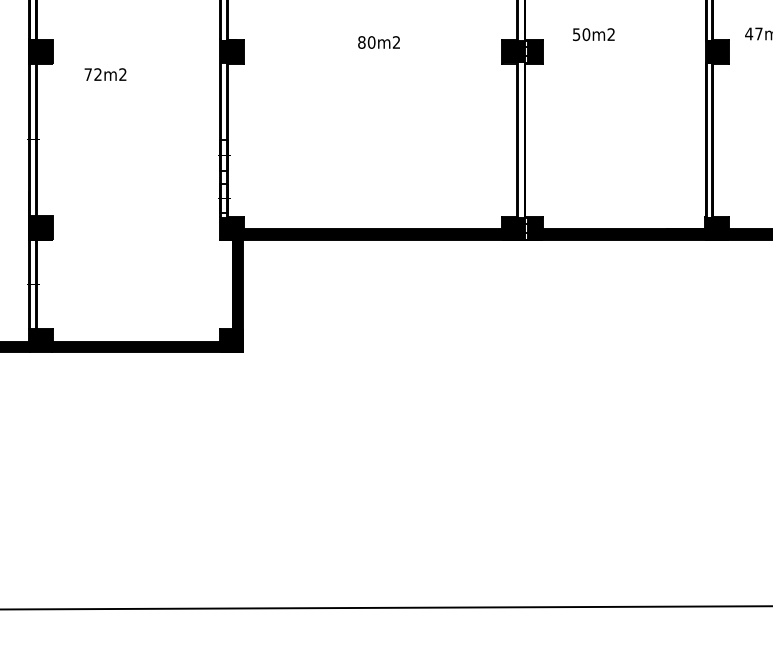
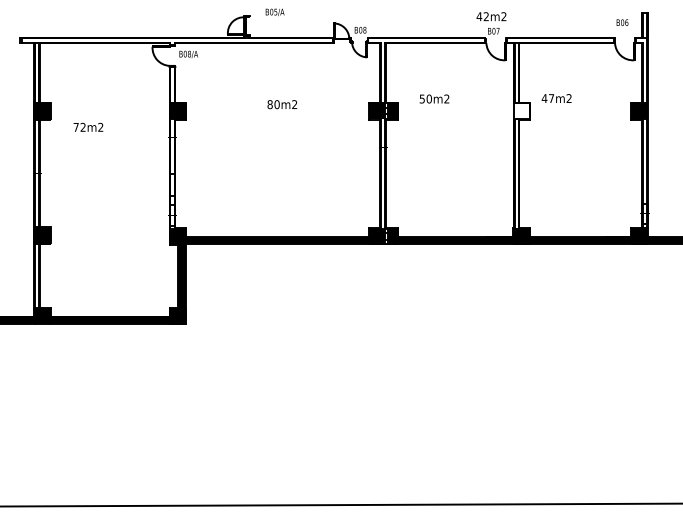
fill: (716, 50) -> (521, 110), removed

